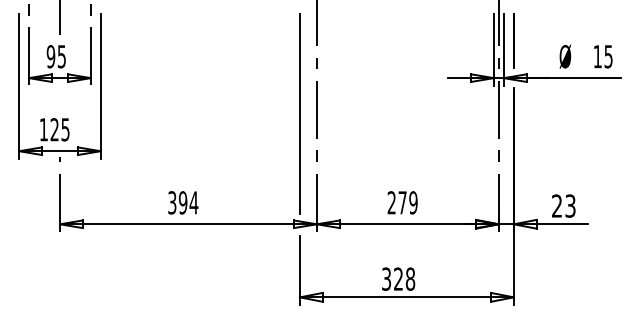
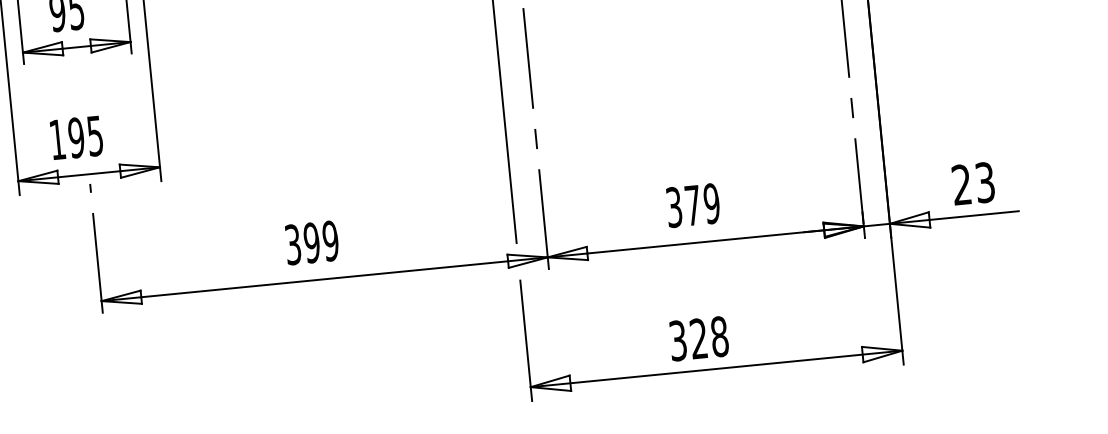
text: (54, 129) -> (76, 137), 125 -> 195
text: (193, 202) -> (329, 240), 394 -> 399
text: (391, 202) -> (673, 206), 279 -> 379

